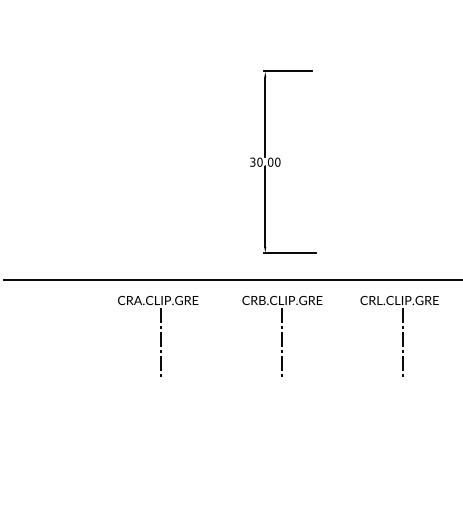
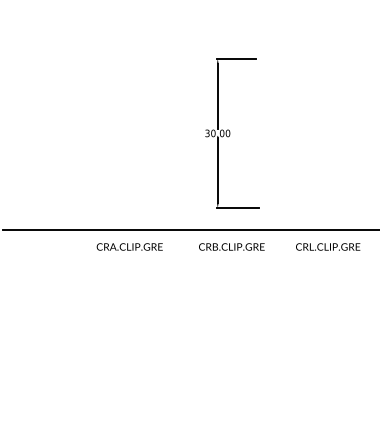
line: (161, 342) -> (132, 281), removed
line: (282, 342) -> (231, 281), removed
line: (402, 342) -> (330, 281), removed

